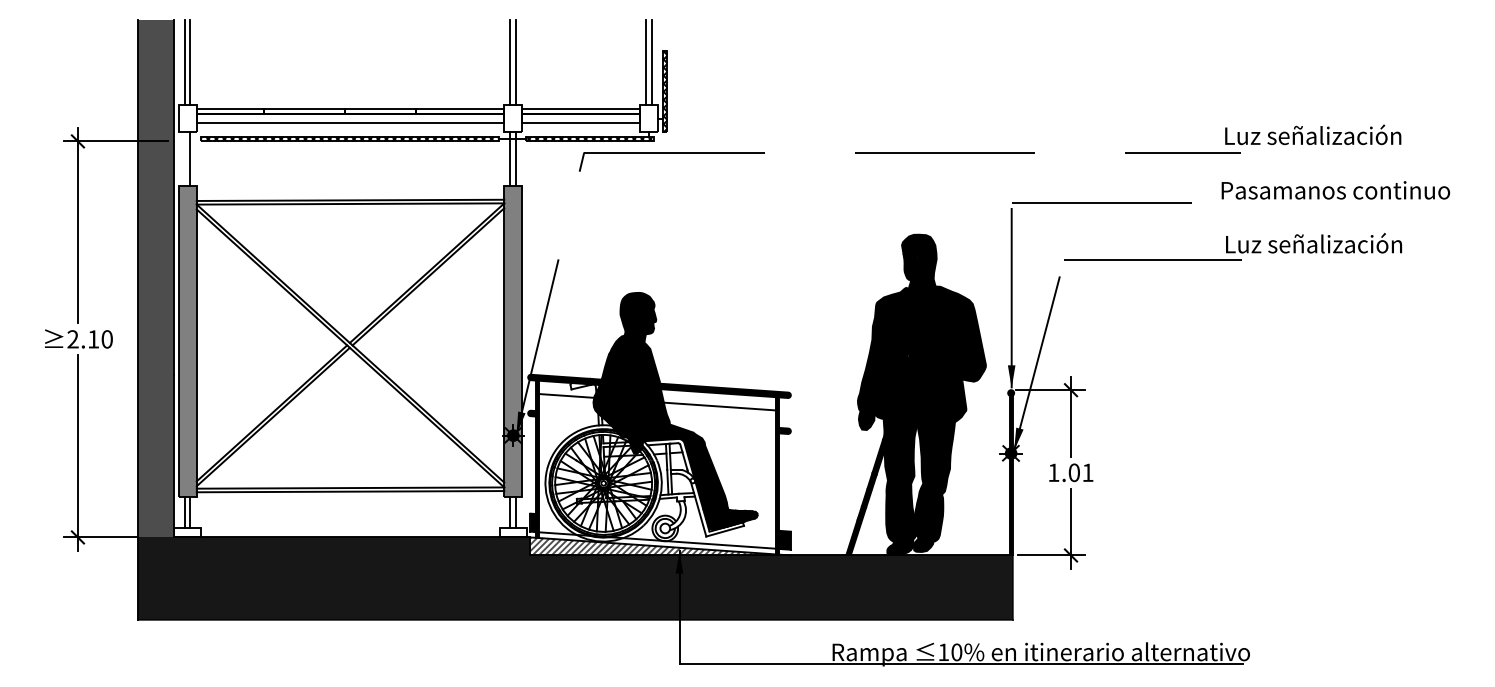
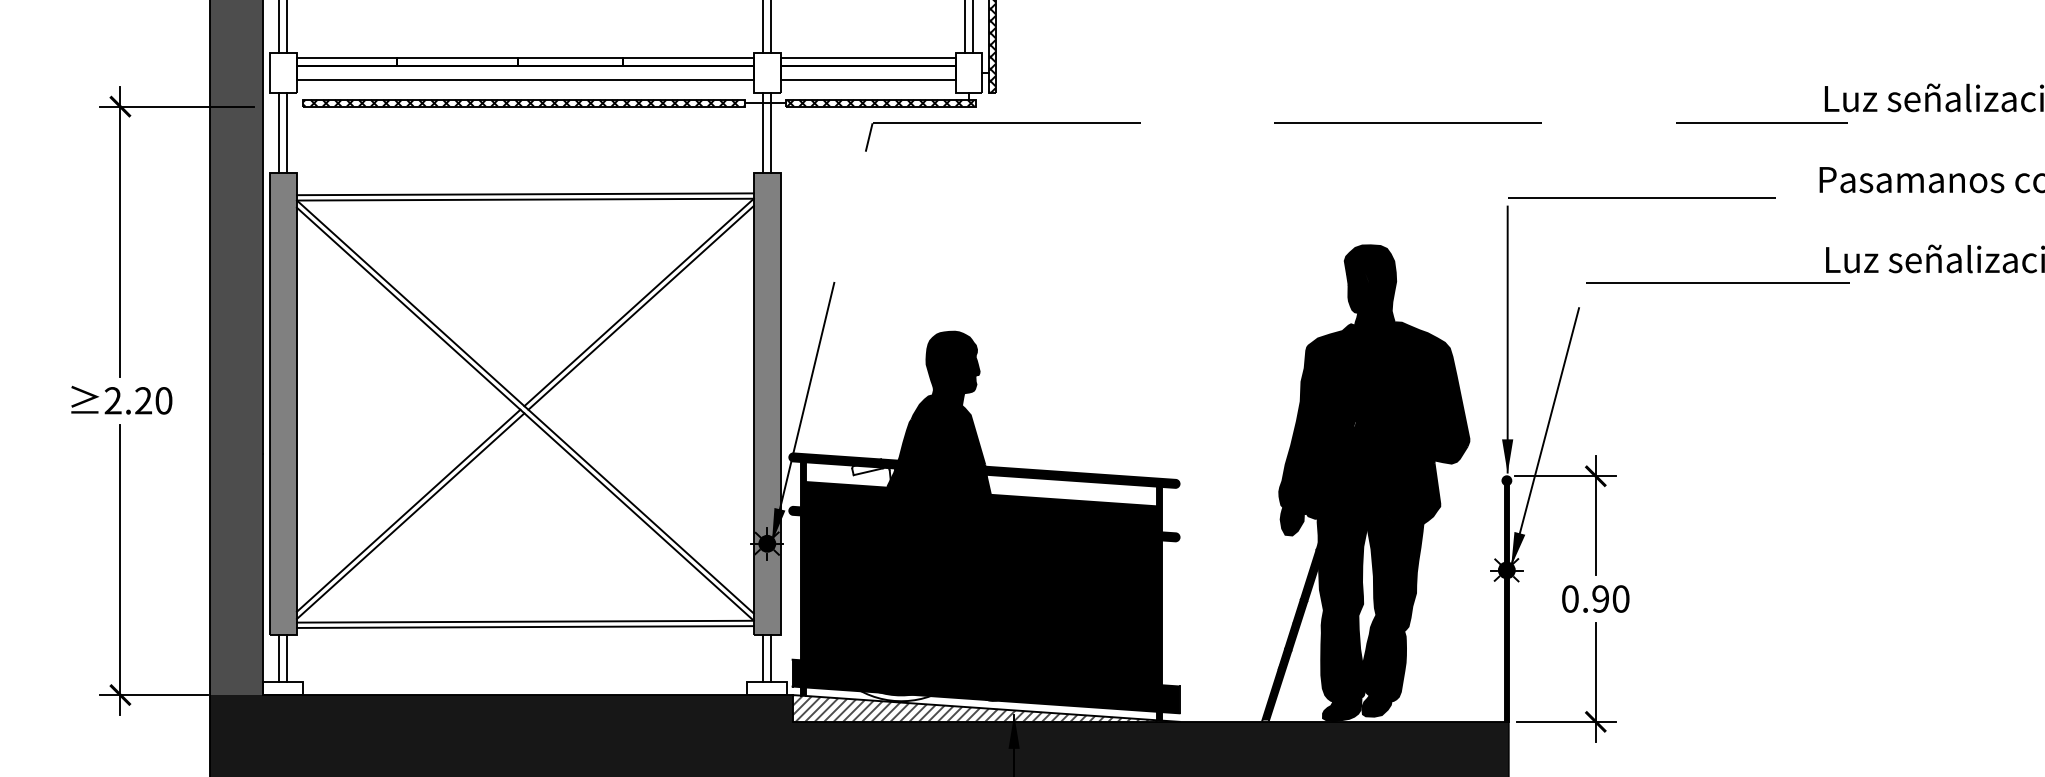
line: (184, 158) -> (278, 132), added
text: (93, 339) -> (143, 400), 2.10 -> 2.20
fill: (657, 471) -> (981, 597), added
text: (1070, 472) -> (1595, 598), 1.01 -> 0.90

